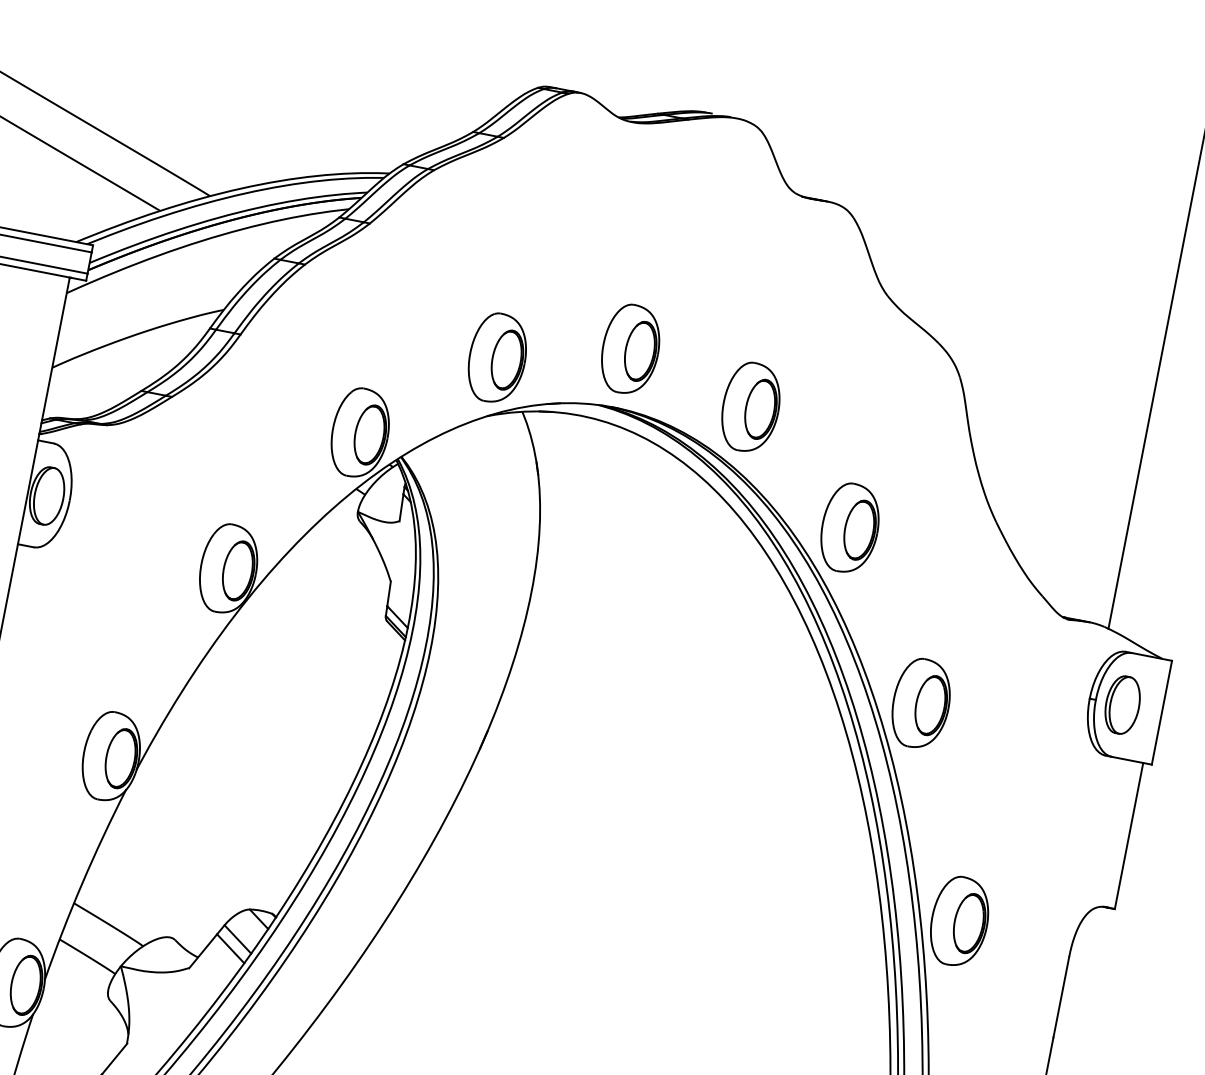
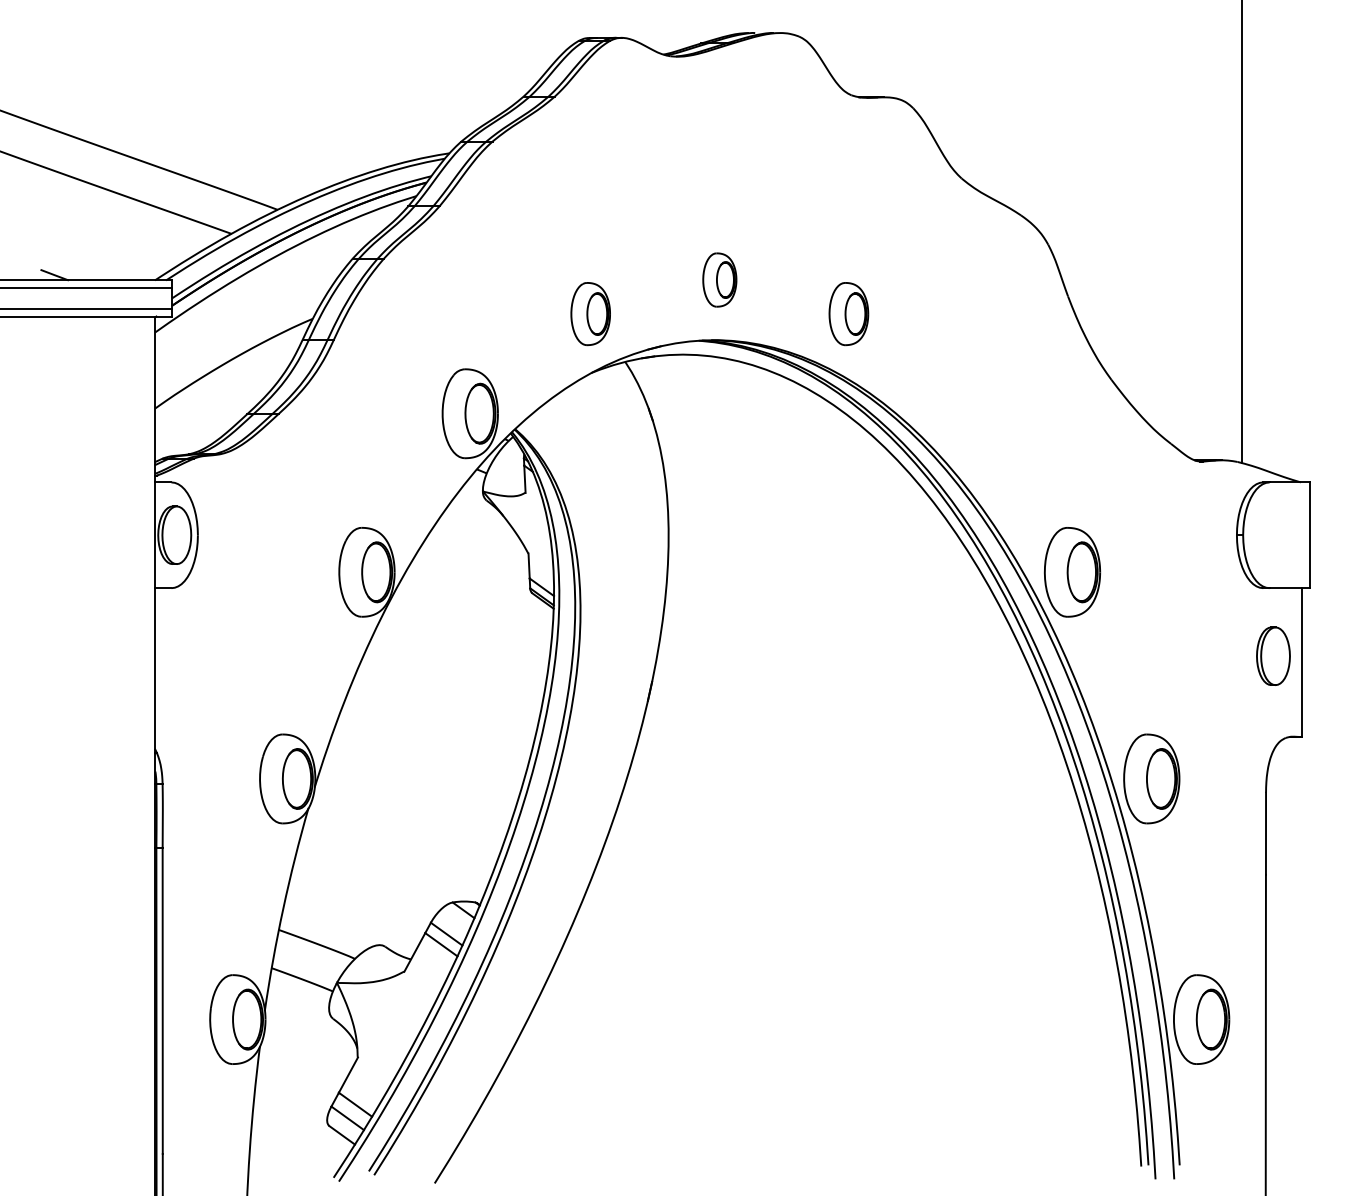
part: (630, 348) -> (719, 279), size x0.6
part: (497, 357) -> (590, 313), size x0.7
part: (750, 406) -> (848, 313), size x0.7
part: (849, 527) -> (968, 413), removed
part: (1122, 704) -> (1273, 655), moved

